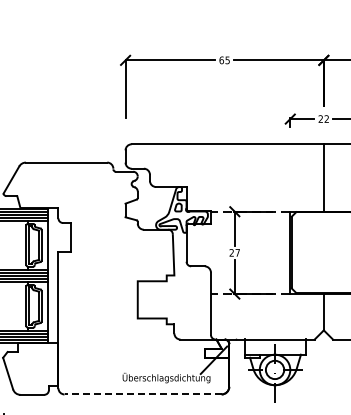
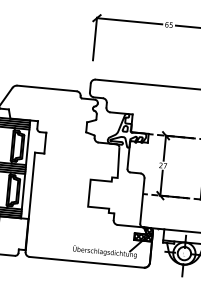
hatch: (216, 348) -> (143, 233), added
line: (143, 394) -> (87, 262), dashed -> solid

